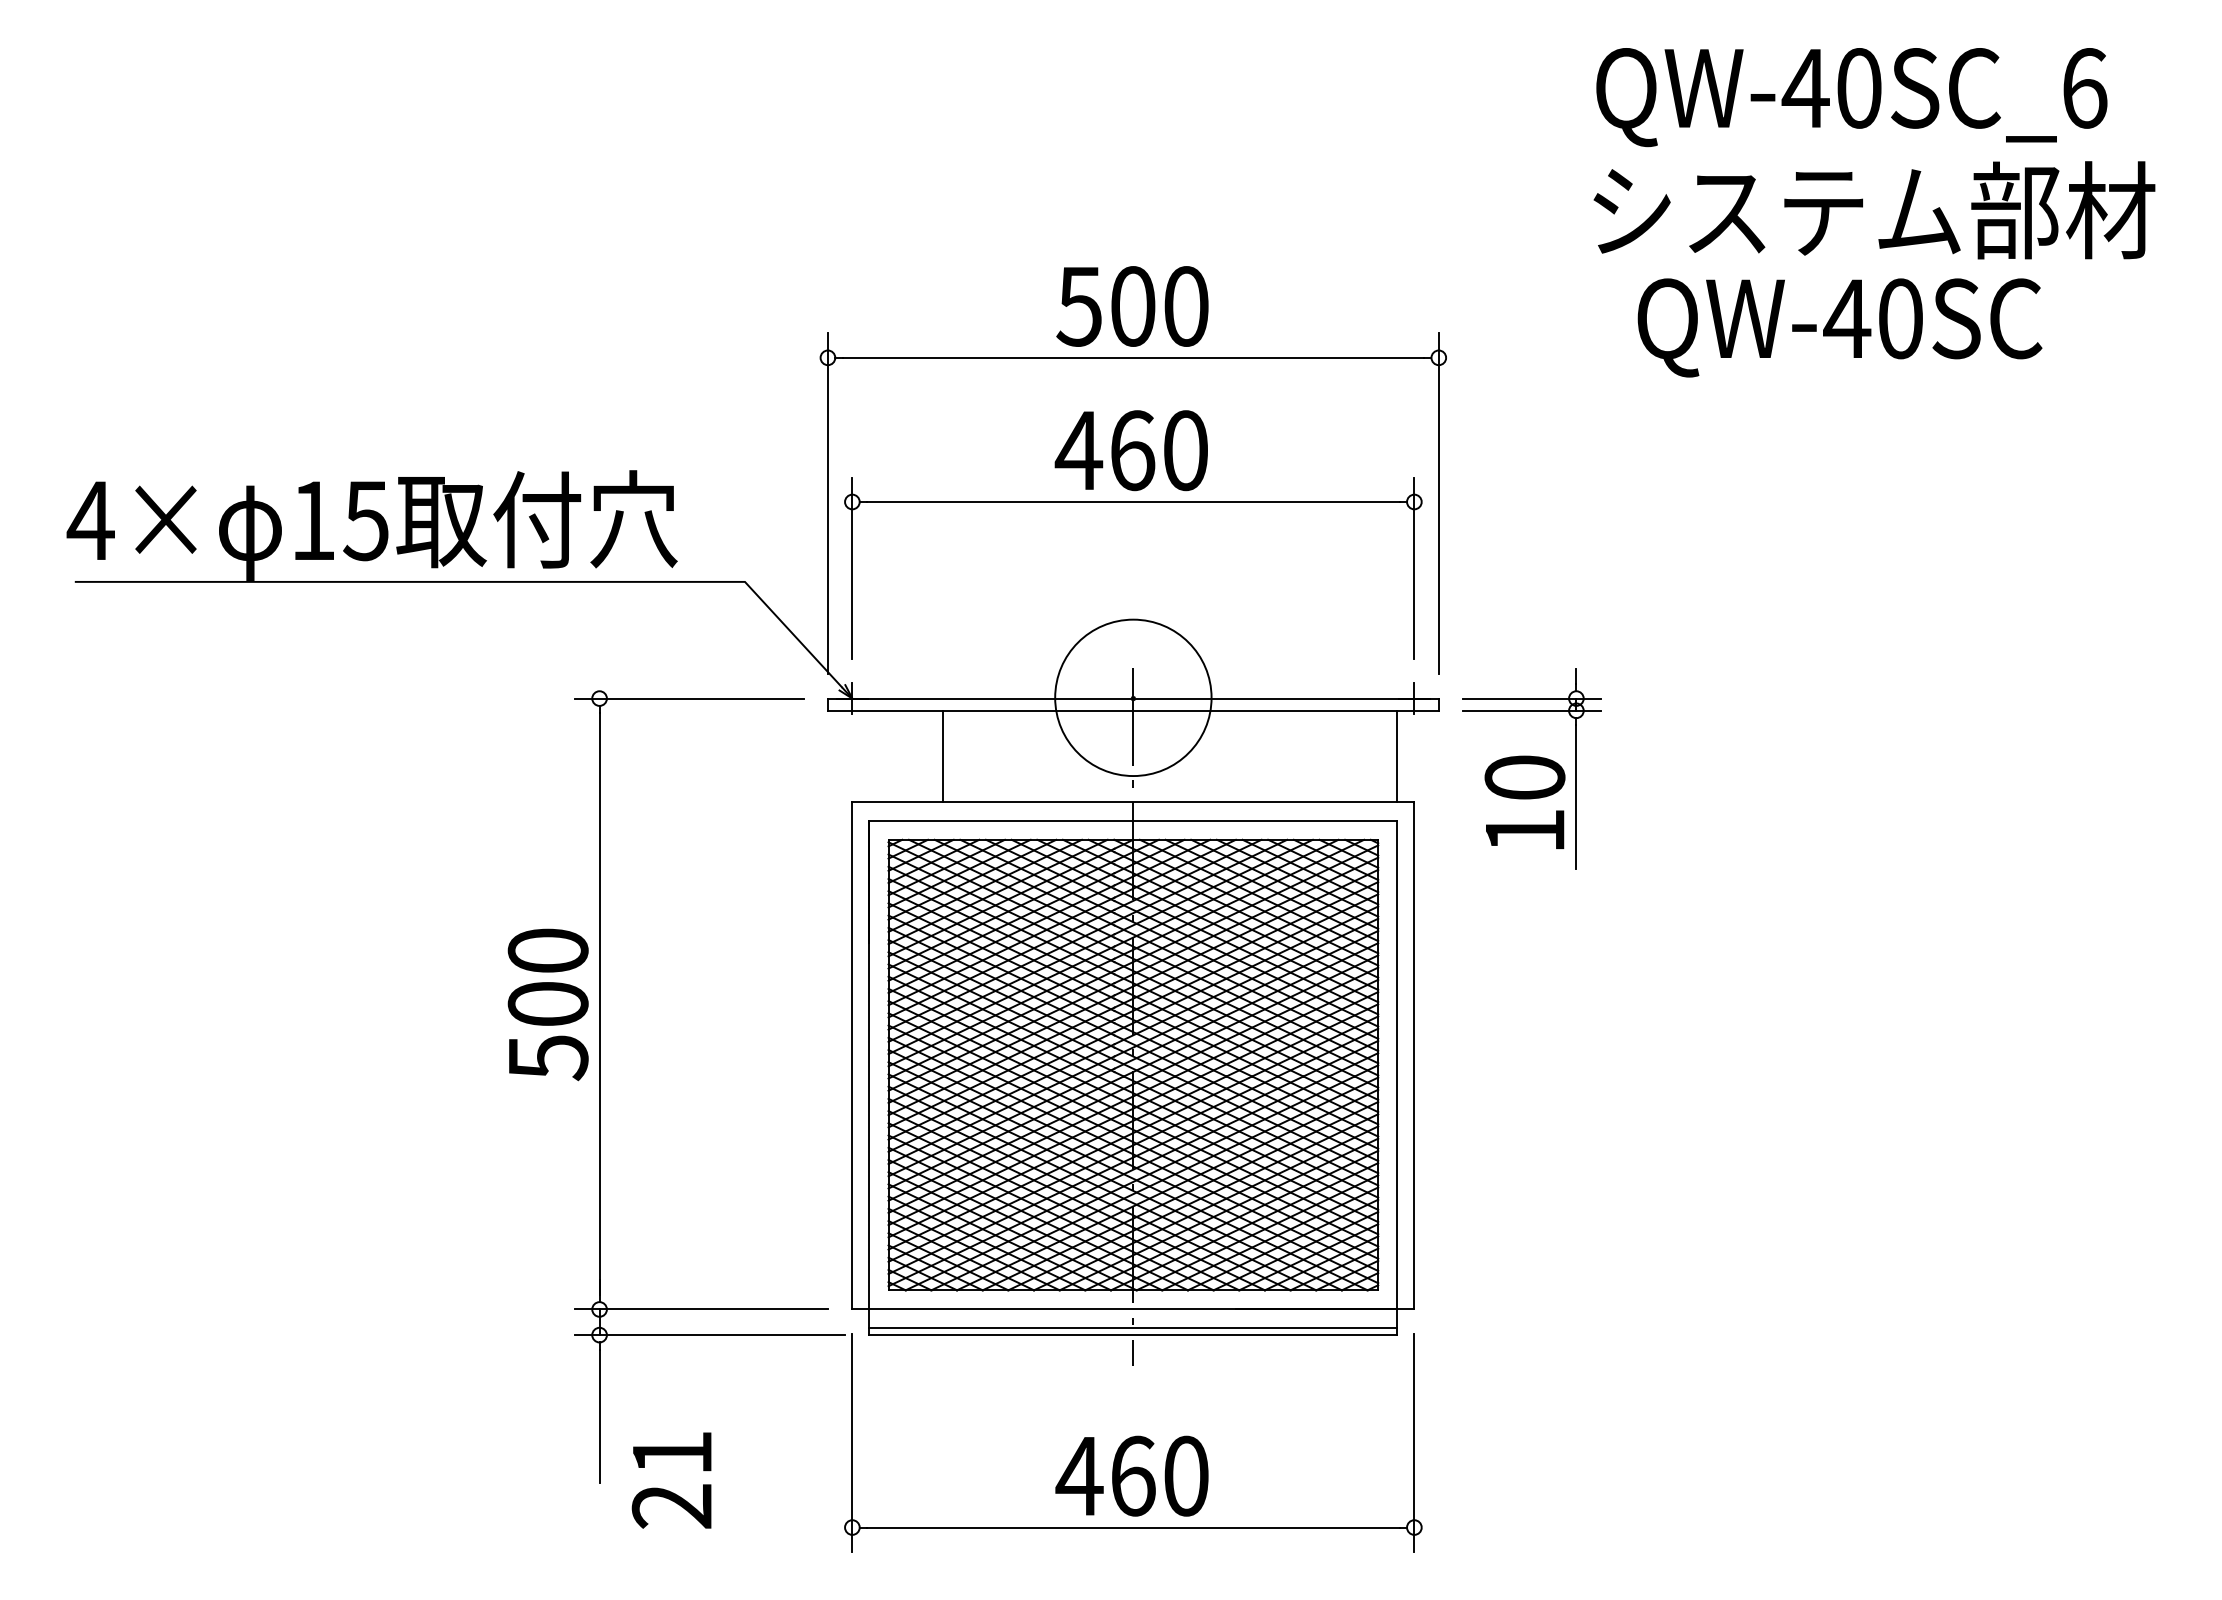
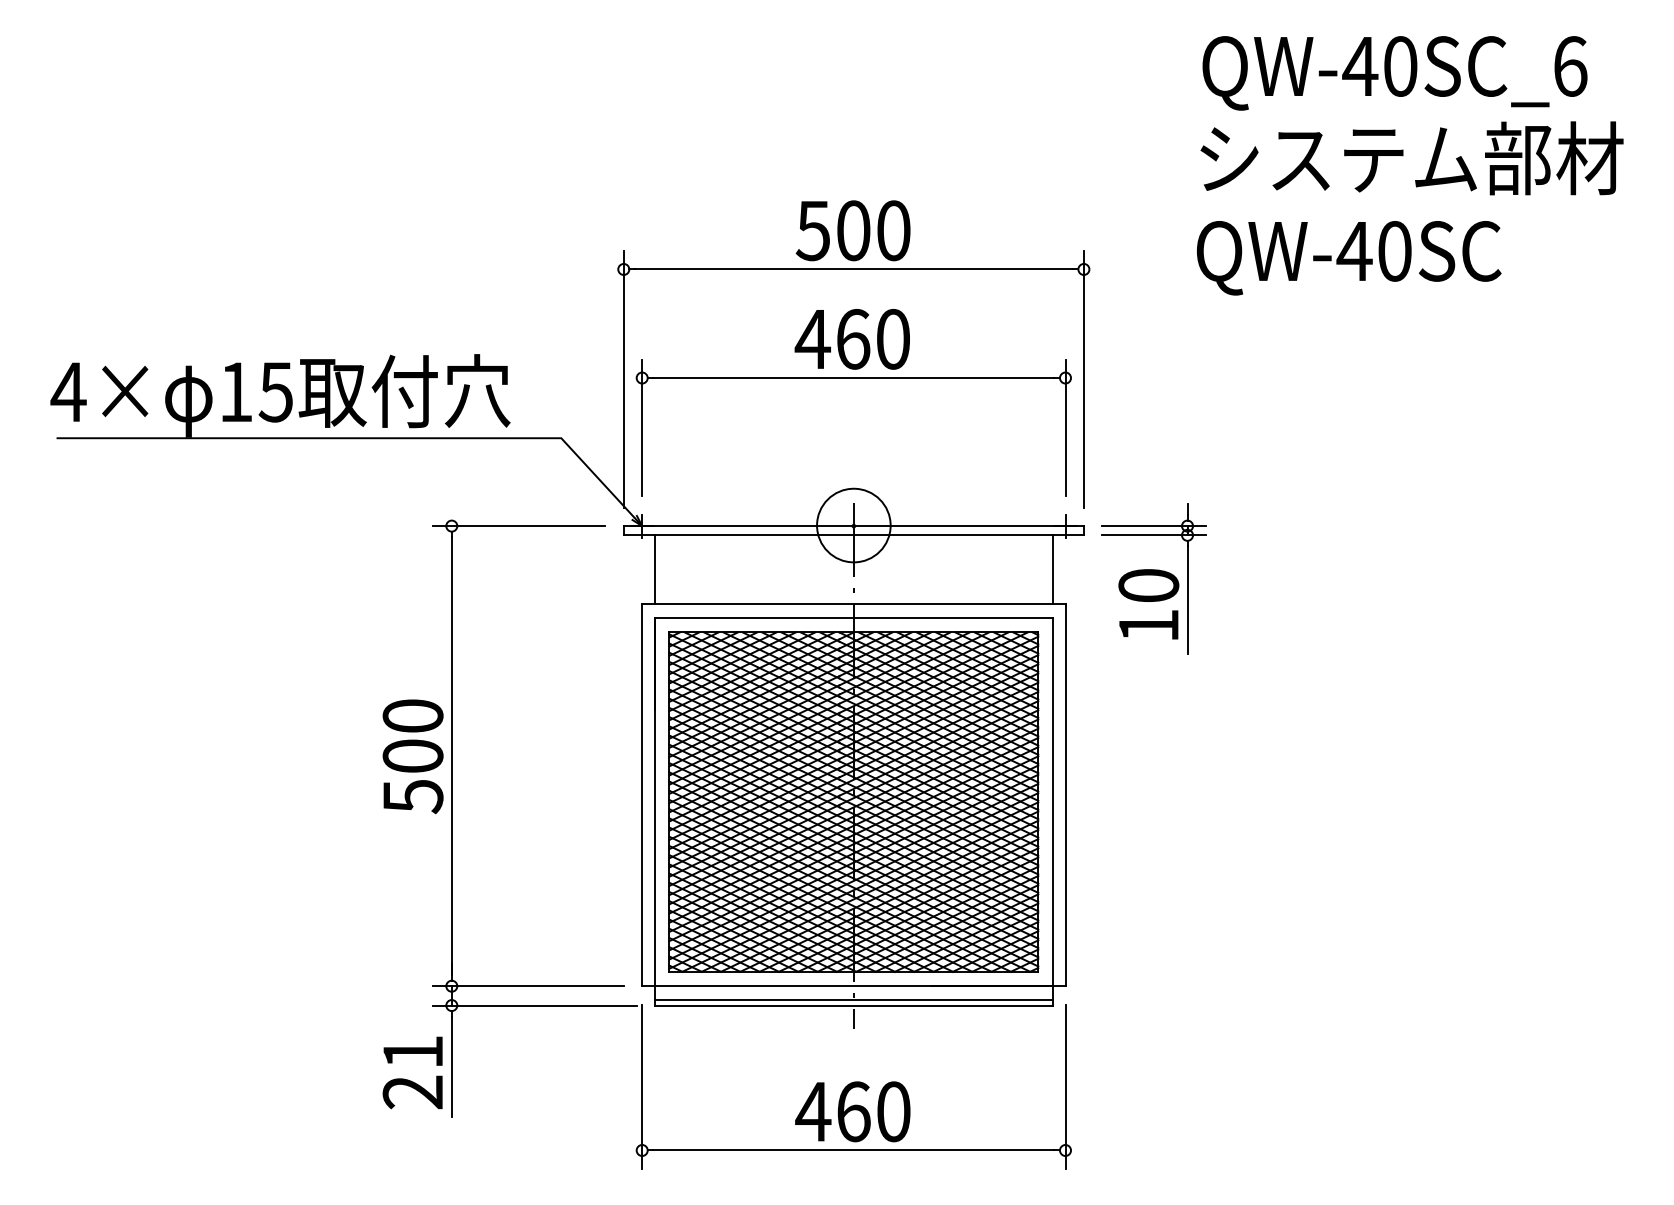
text: (1839, 327) -> (1348, 257), moved
circle: (1133, 697) -> (853, 525), size x0.62
line: (943, 756) -> (655, 569), moved
text: (671, 1480) -> (412, 1072), moved

